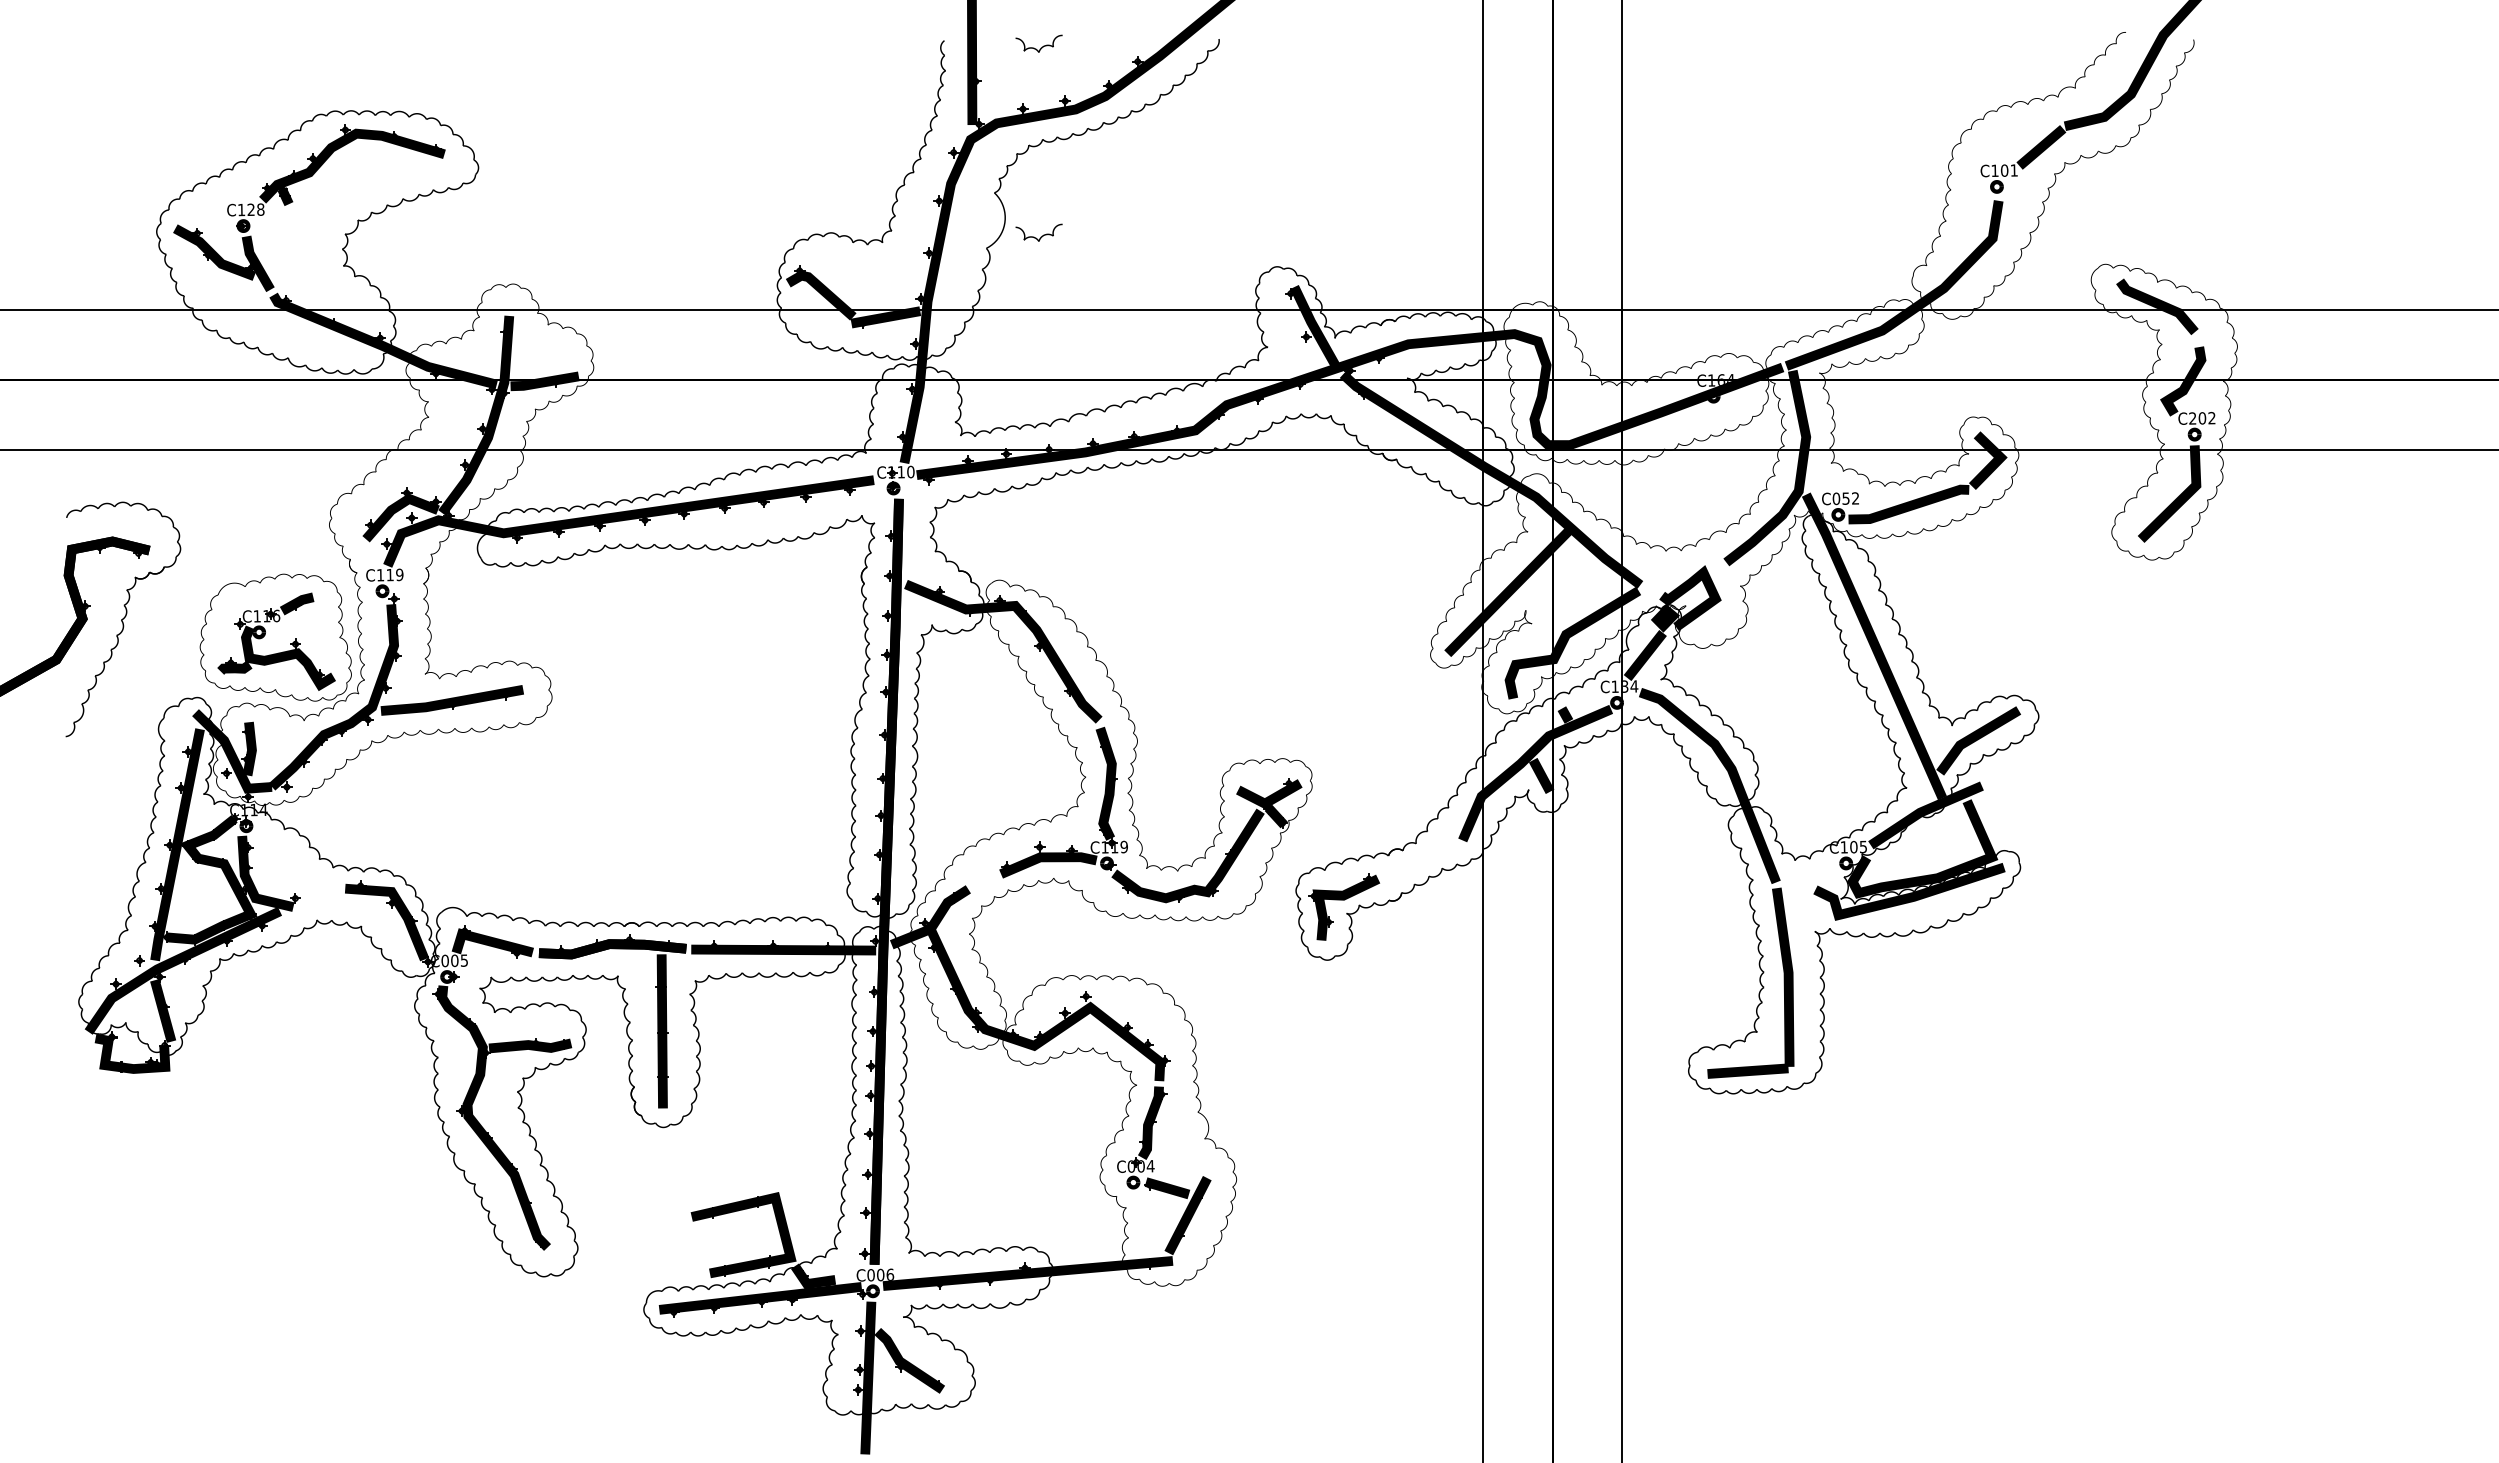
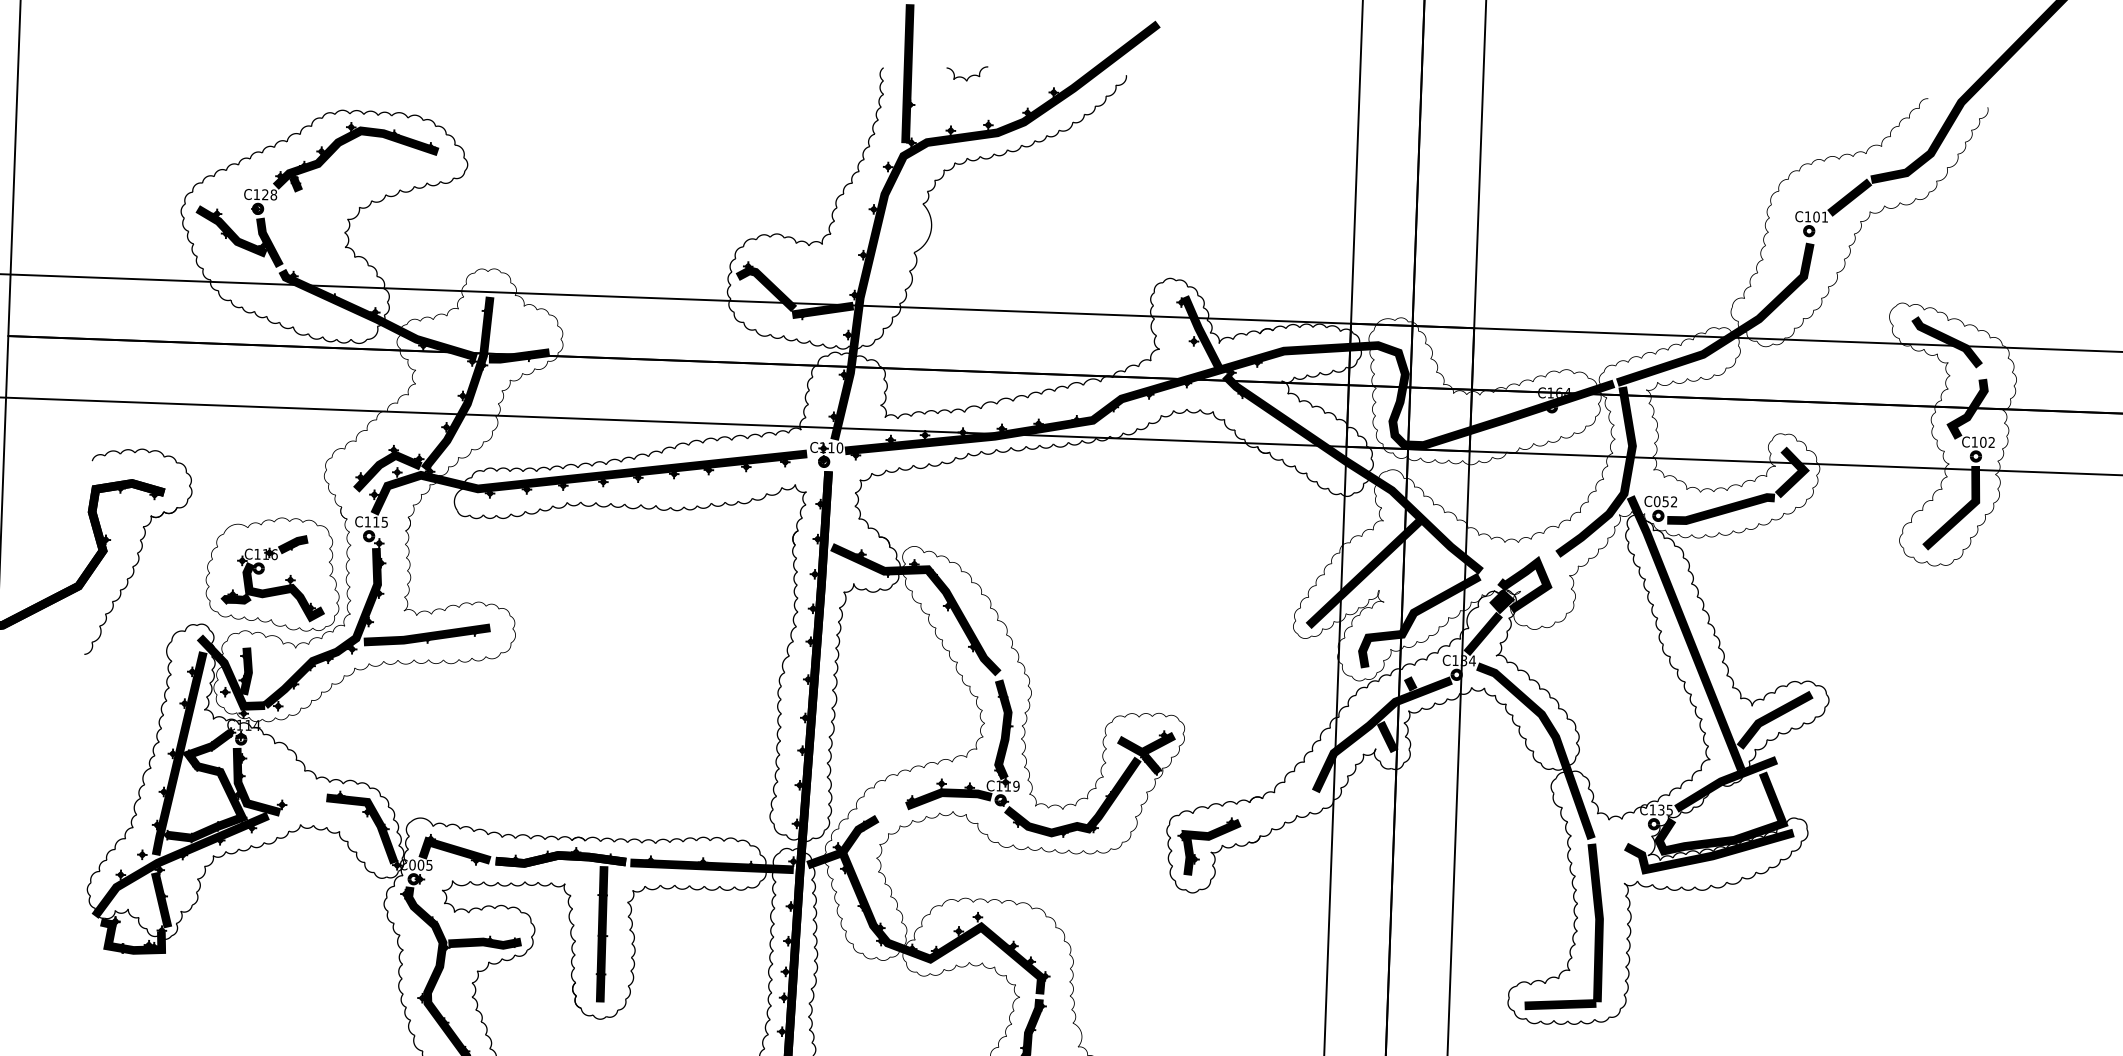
curve: (1042, 235) -> (963, 243), removed
text: (2192, 418) -> (1974, 442), C202 -> C102
text: (399, 574) -> (384, 521), C119 -> C115
text: (1853, 847) -> (1660, 810), C105 -> C135

